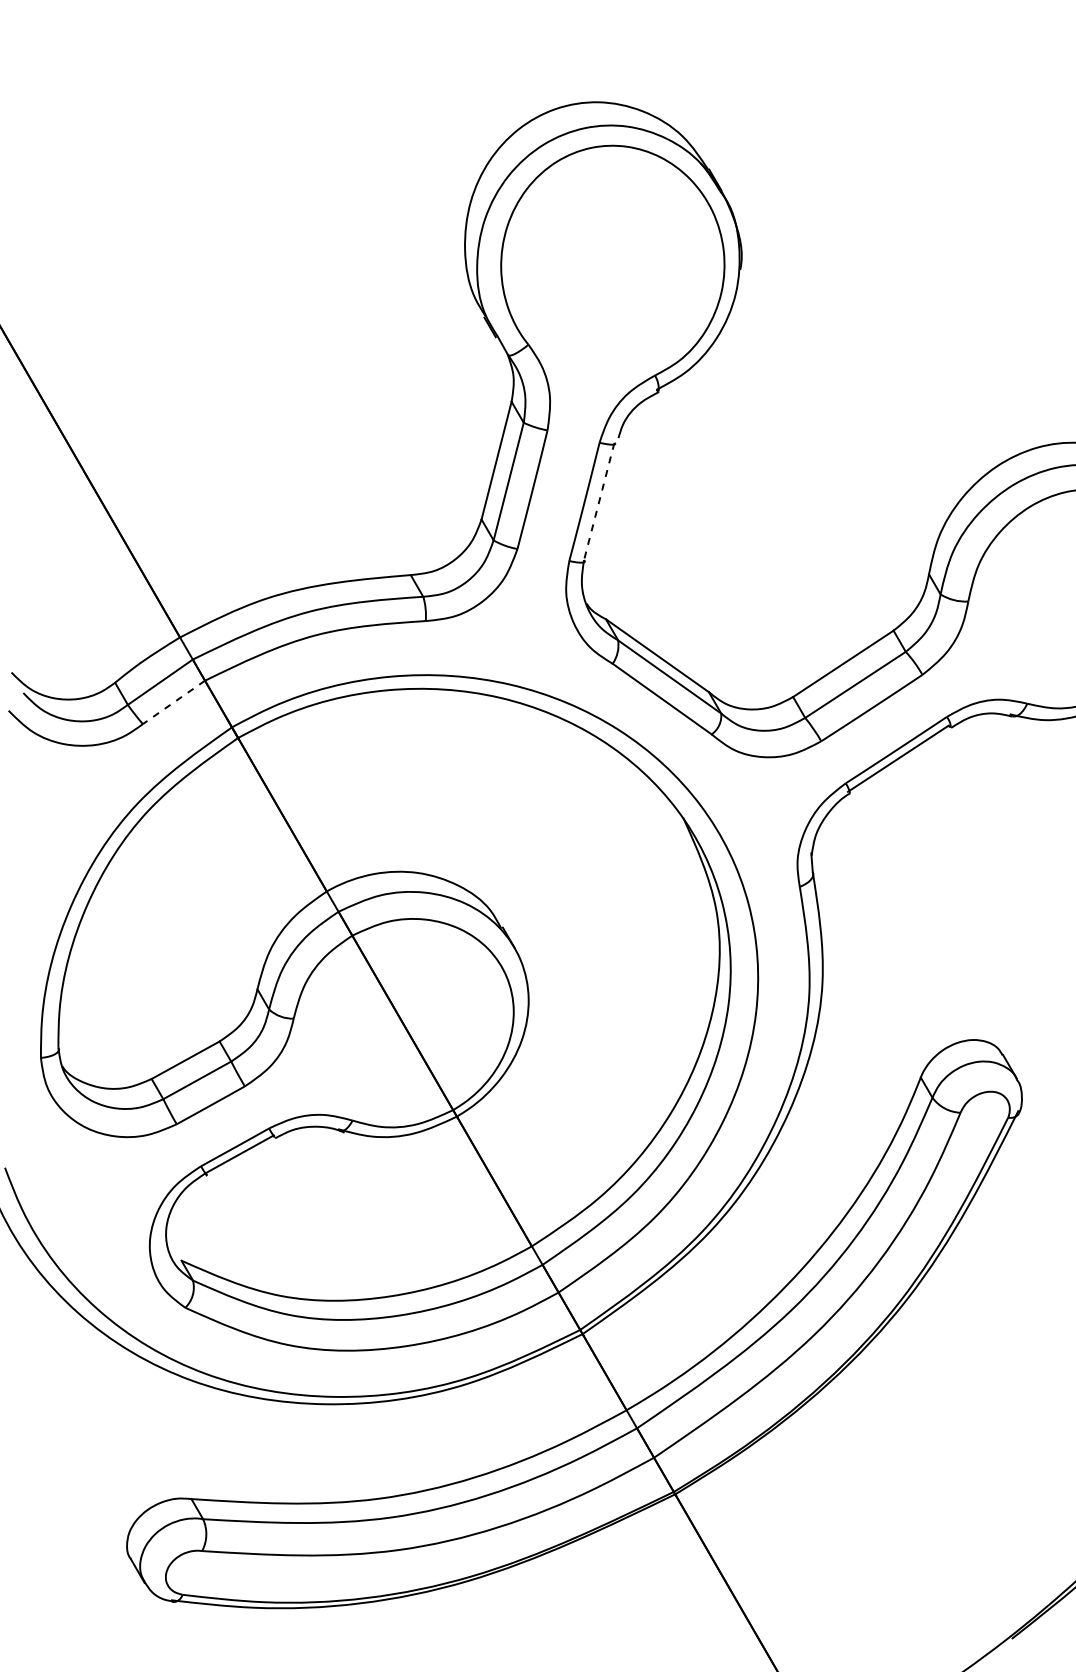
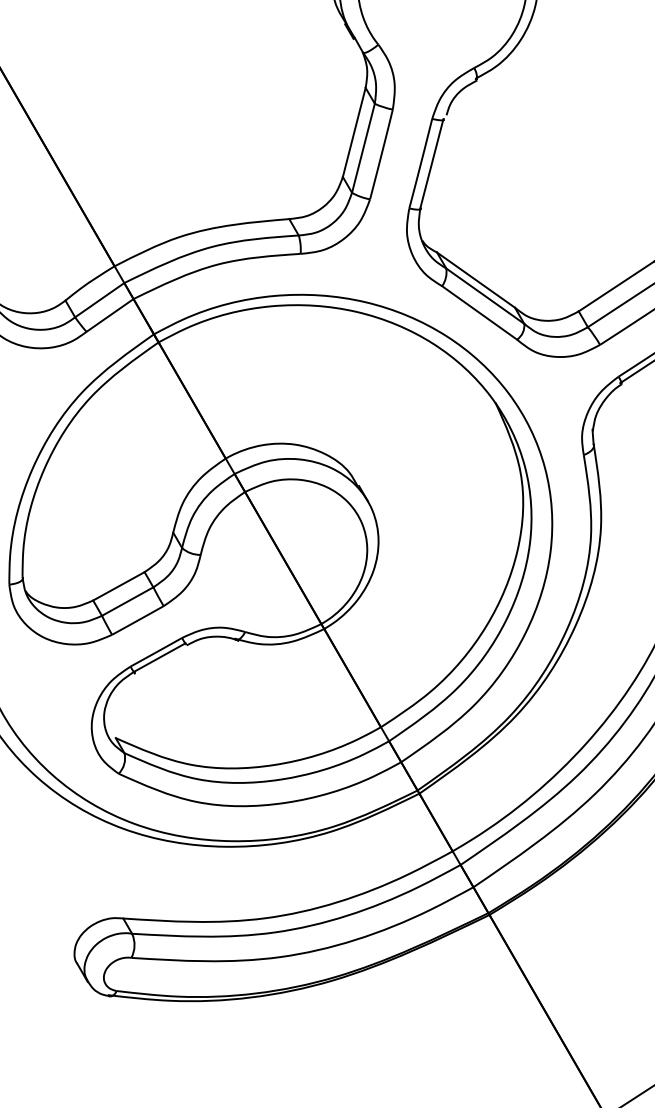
line: (599, 501) -> (432, 163), dashed -> solid
line: (174, 702) -> (110, 315), dashed -> solid

